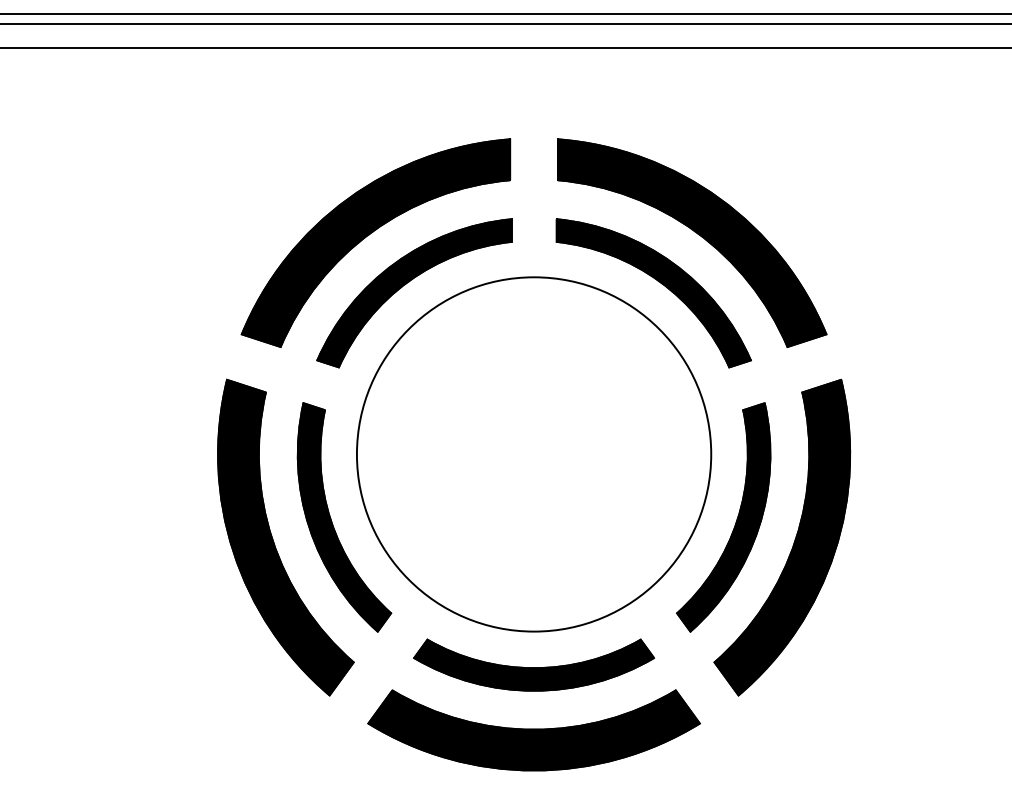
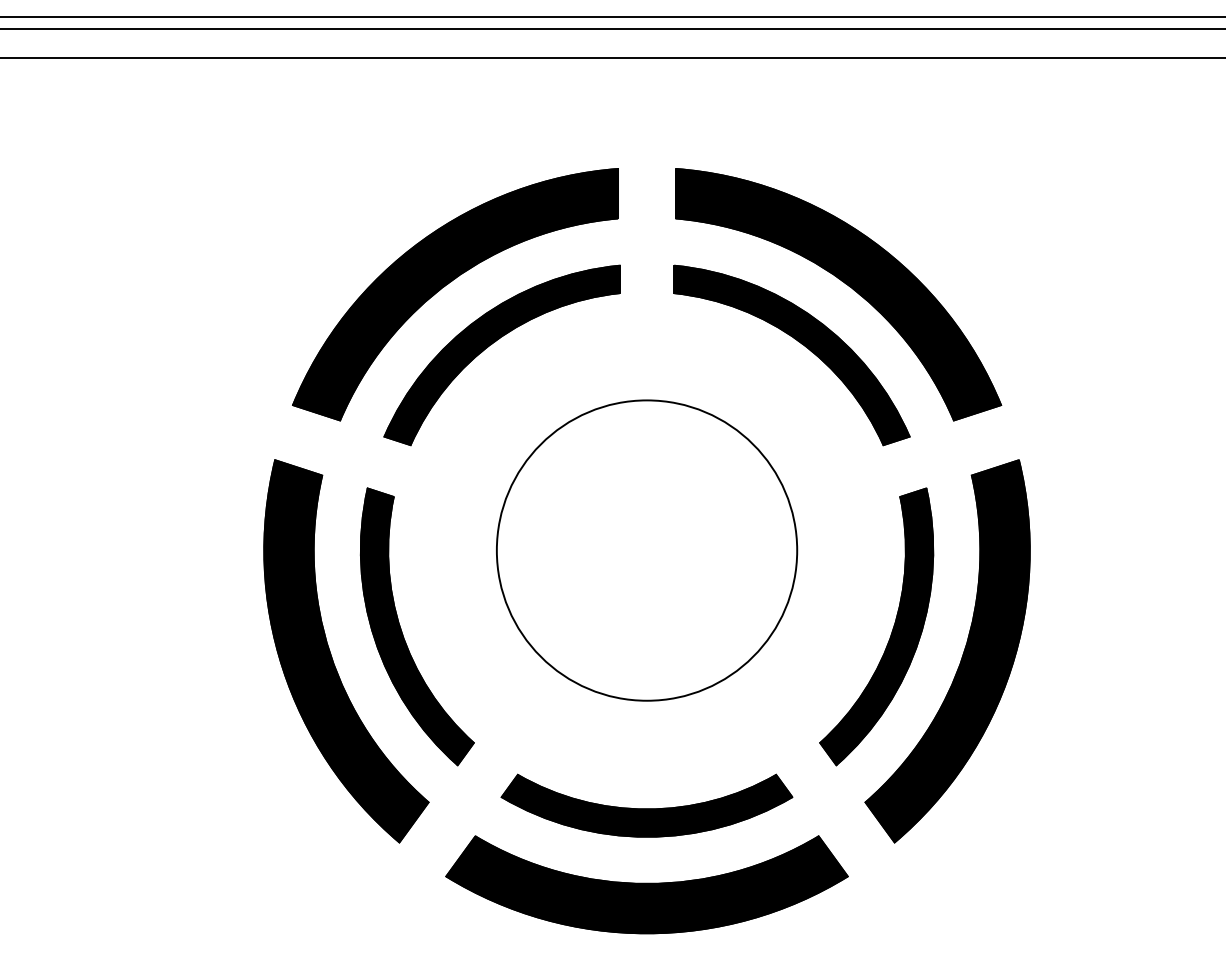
circle: (533, 454) -> (646, 550), size x0.7

